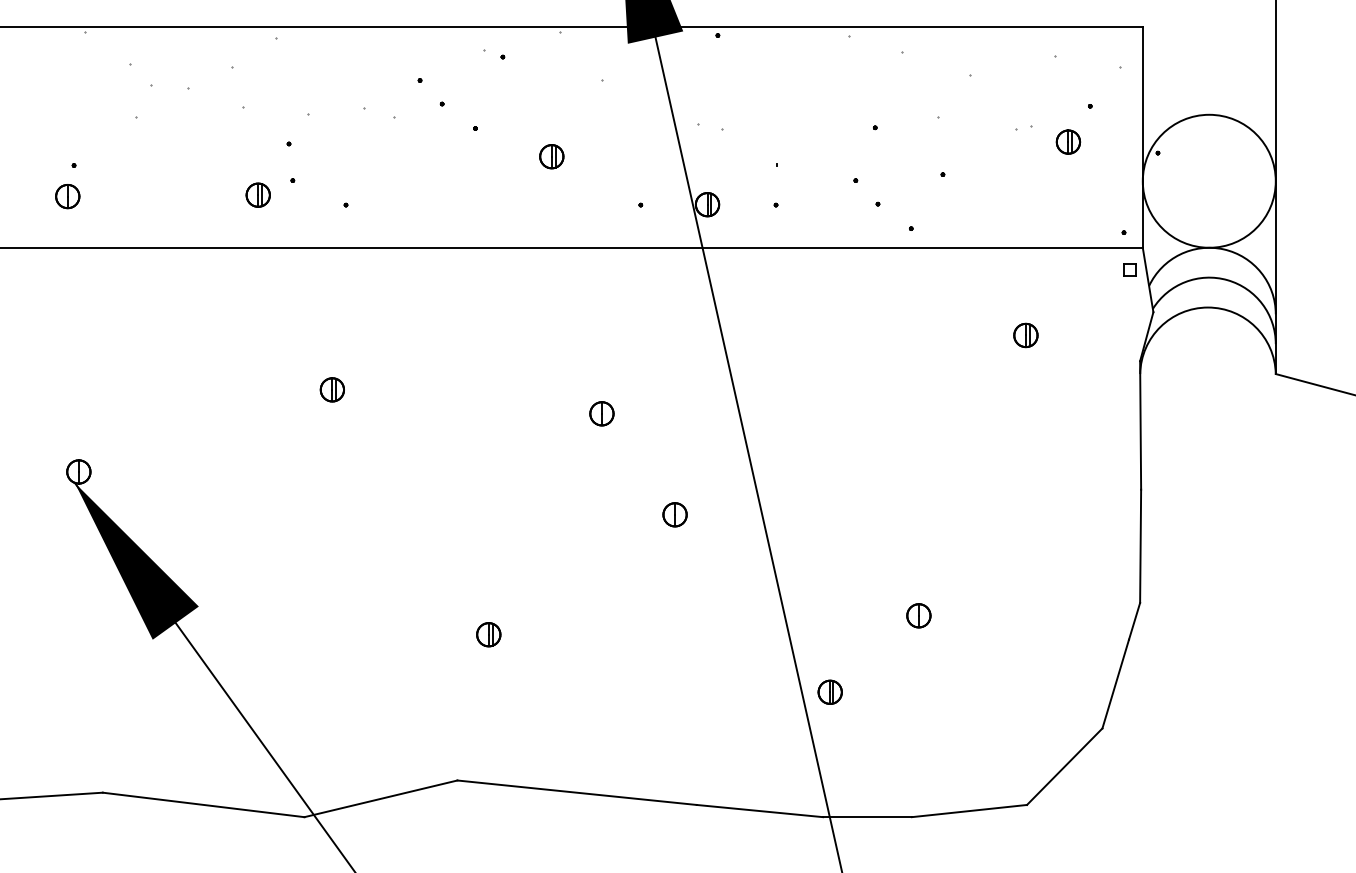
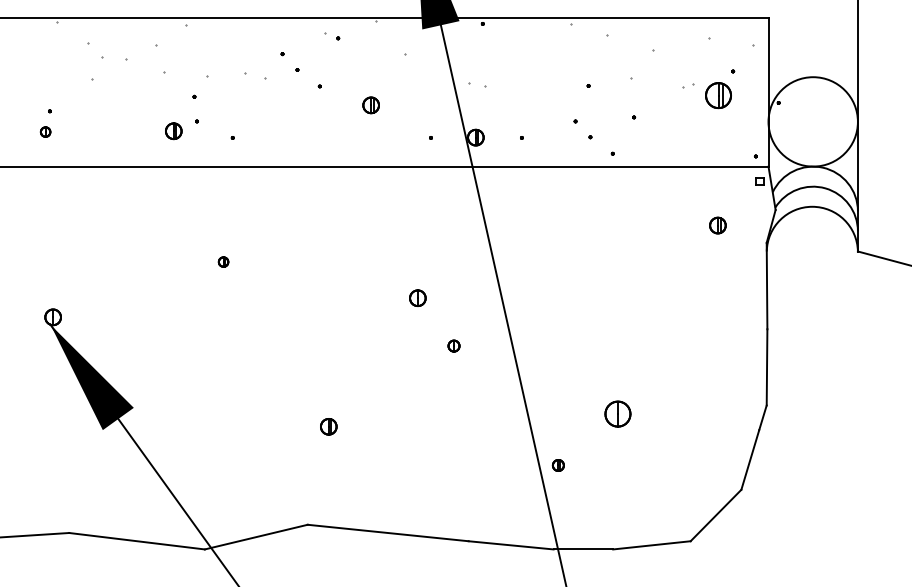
part: (1068, 142) -> (718, 95), size x1.6
part: (67, 195) -> (45, 131), size x0.6
part: (1025, 335) -> (717, 225), moved
part: (332, 388) -> (223, 261), size x0.6
part: (601, 412) -> (417, 297), moved
part: (674, 513) -> (453, 345), size x0.7
part: (918, 614) -> (617, 413), size x1.6
part: (830, 692) -> (558, 465), size x0.7

